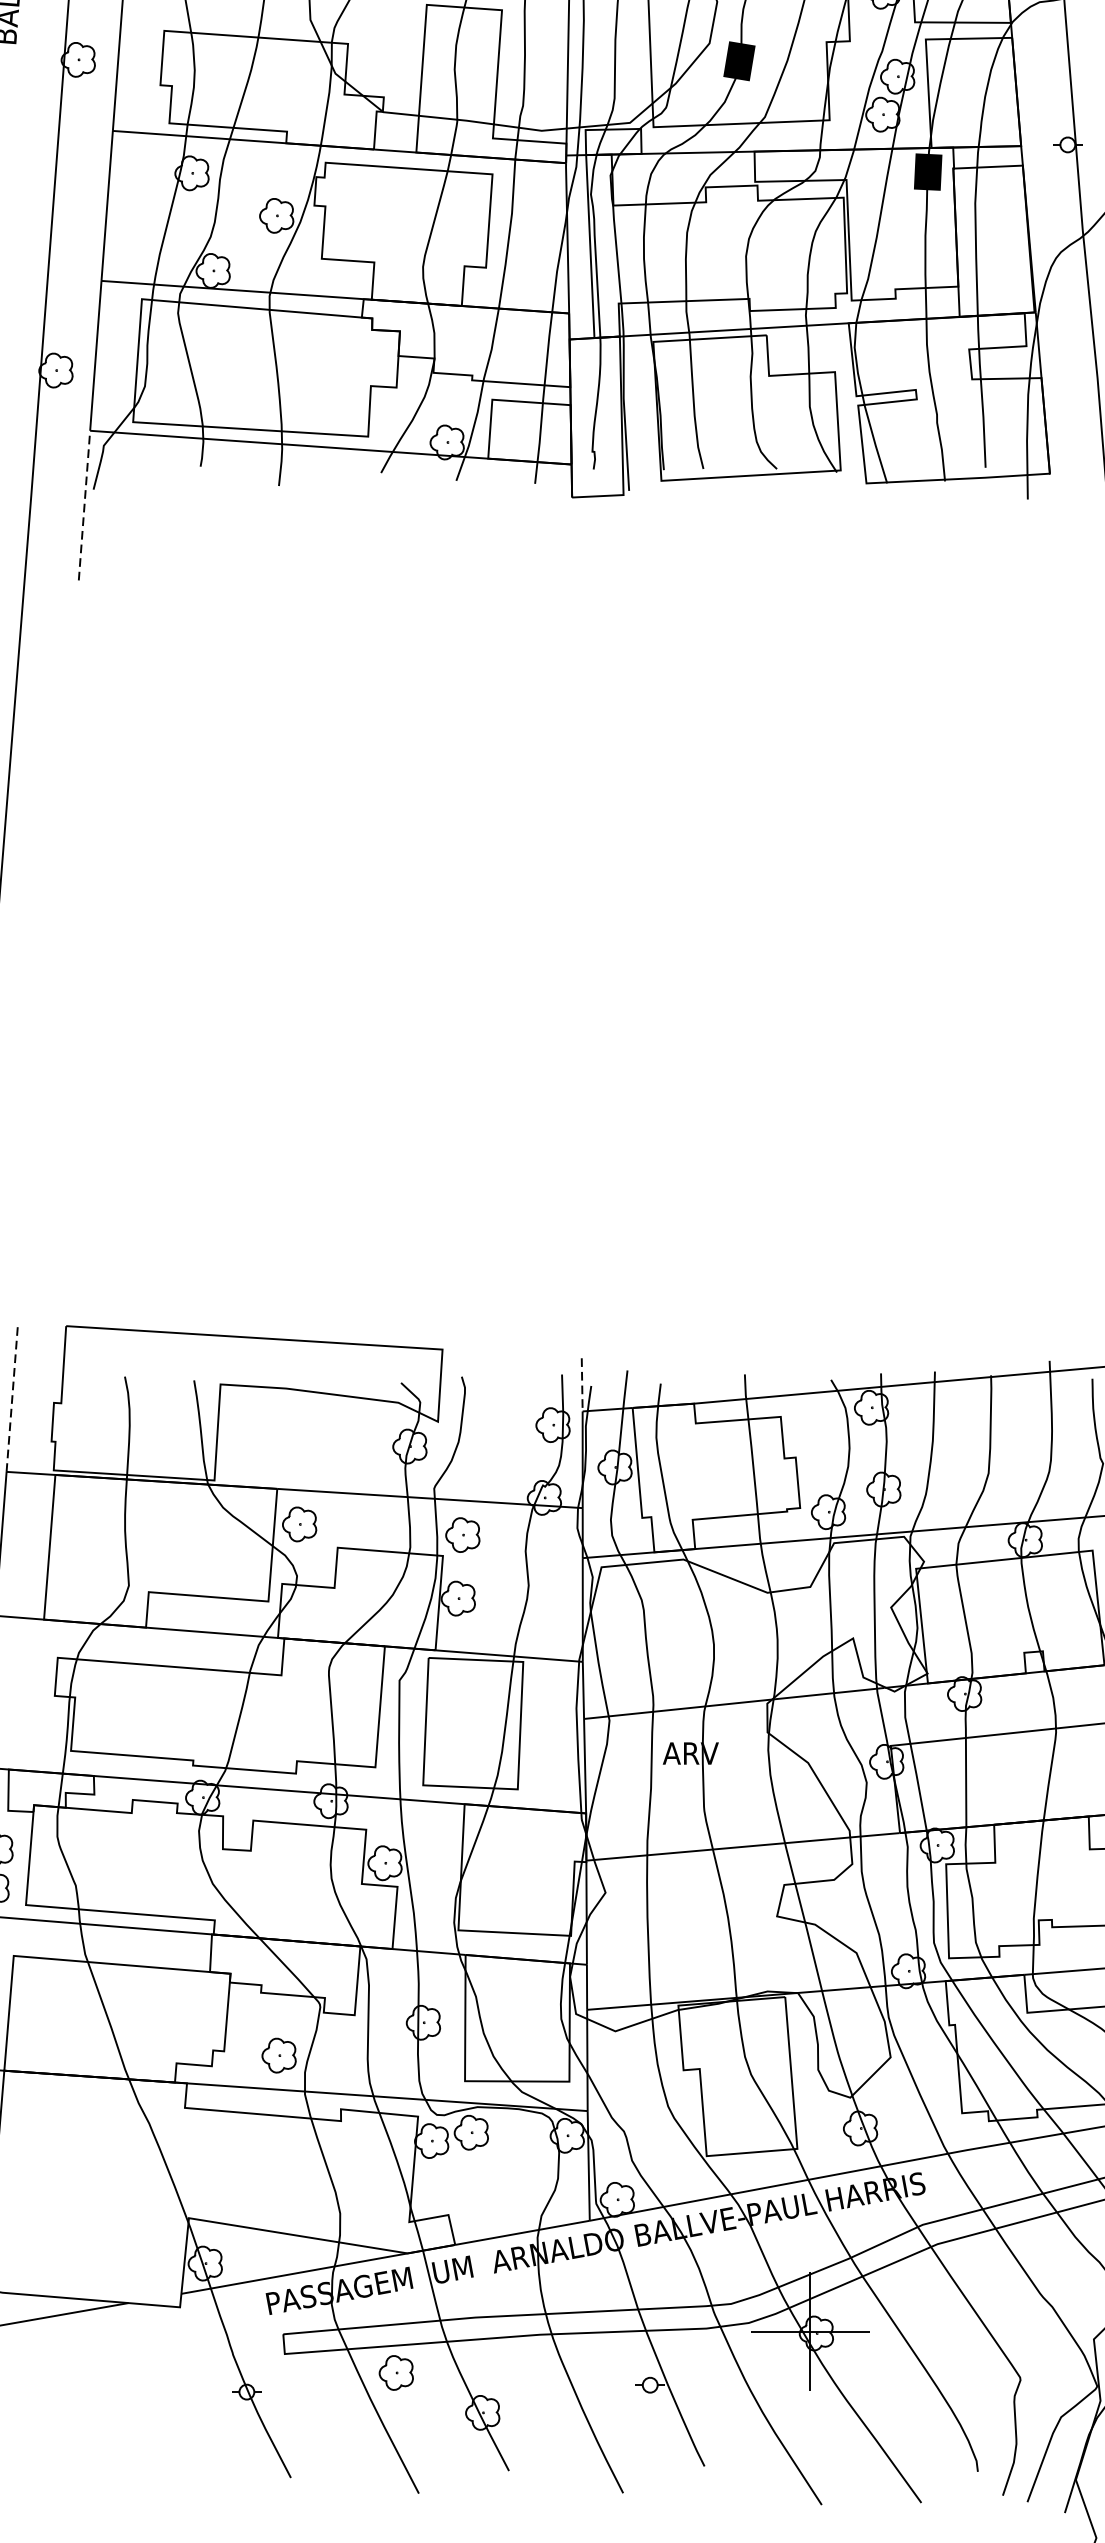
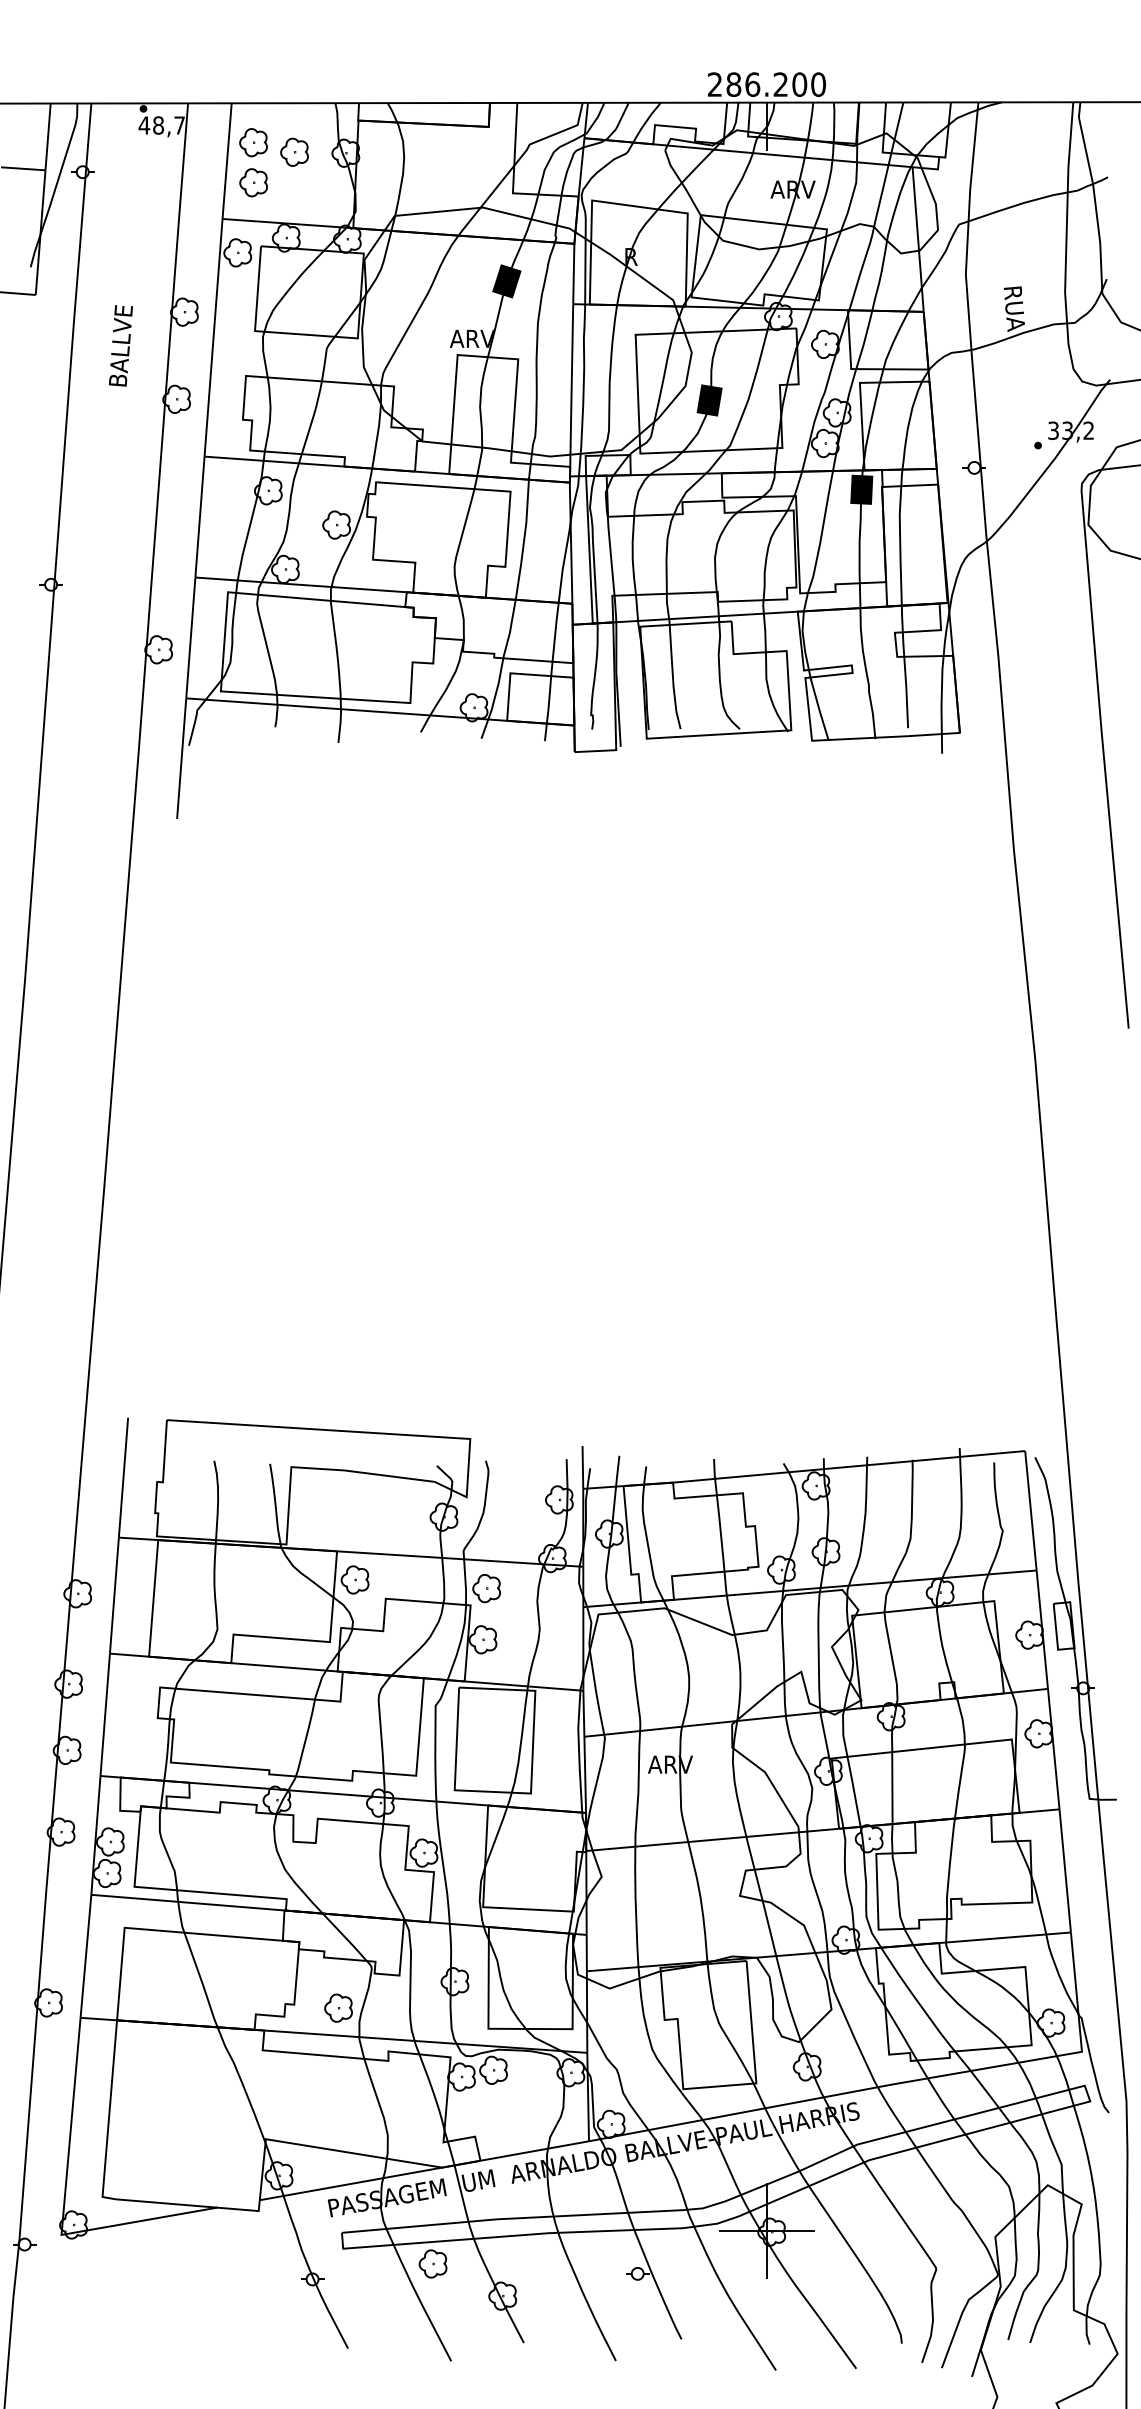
line: (84, 505) -> (181, 758), dashed -> solid
line: (581, 1384) -> (582, 1467), dashed -> solid
line: (12, 1397) -> (123, 1477), dashed -> solid

